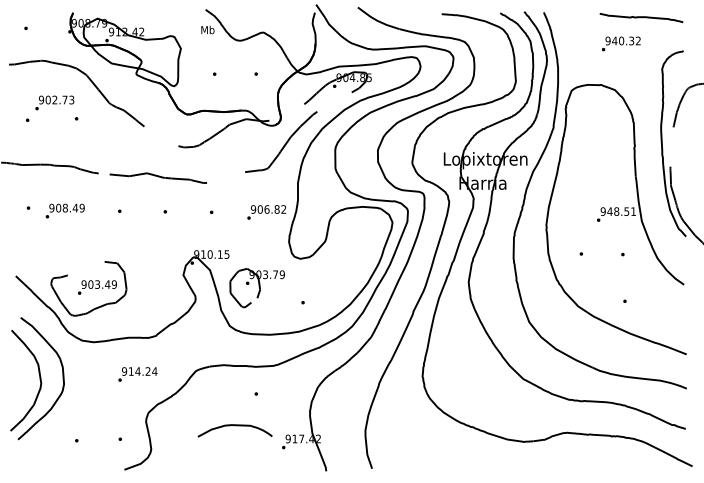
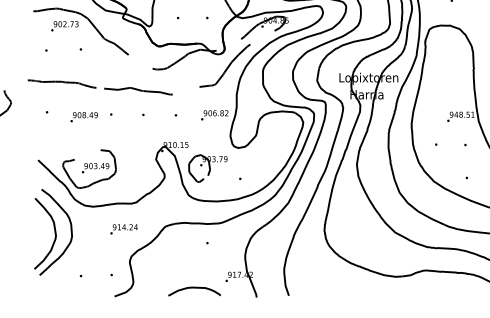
text: (54, 102) -> (64, 25), moved
text: (64, 210) -> (83, 116), moved
curve: (234, 426) -> (194, 288), moved

